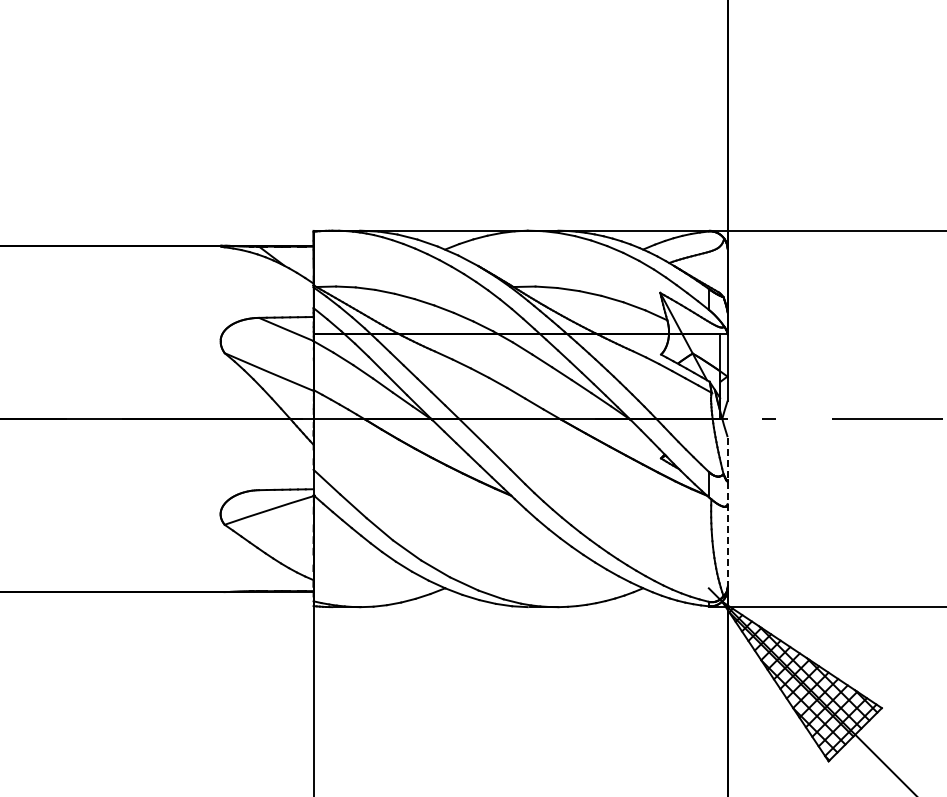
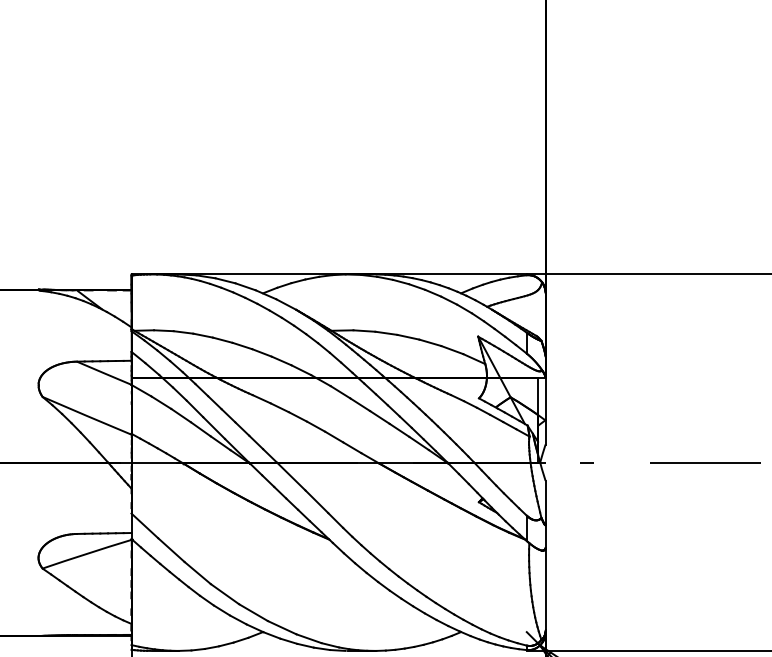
line: (727, 512) -> (545, 556), dashed -> solid

